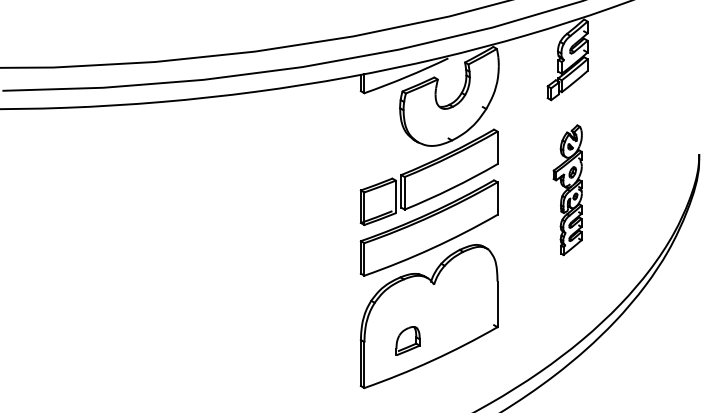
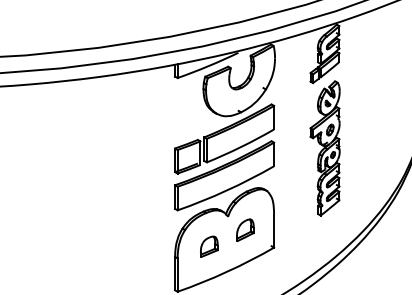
part: (567, 189) -> (324, 147), size x1.43
part: (457, 303) -> (245, 230), added
part: (407, 340) -> (208, 246), moved

